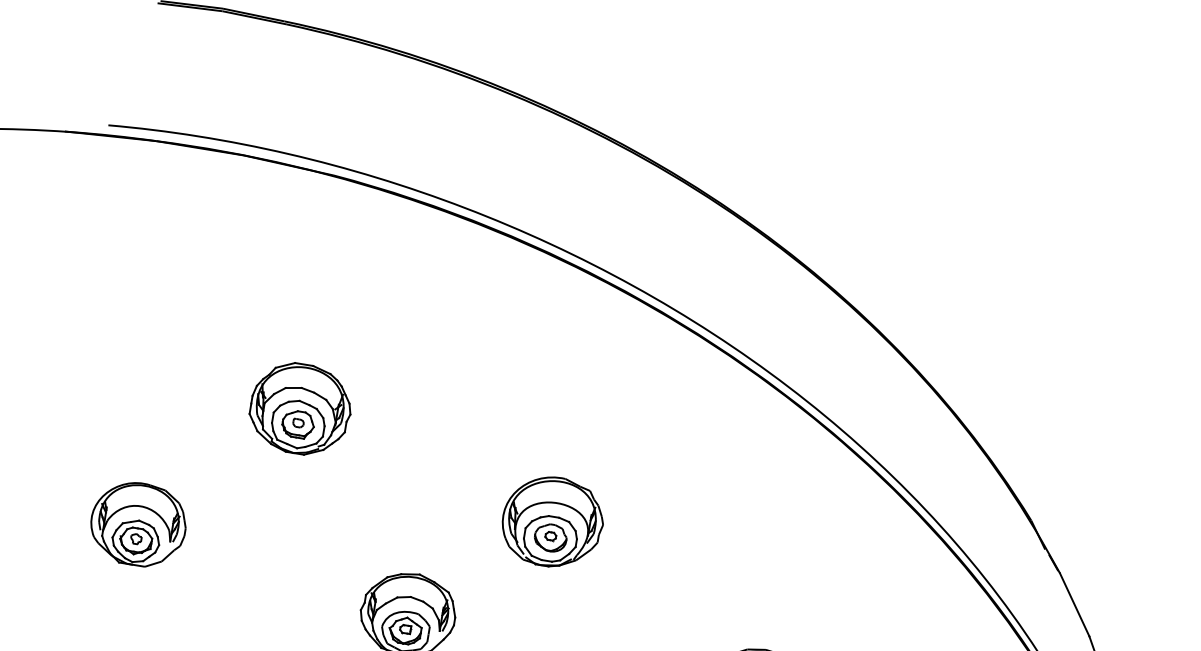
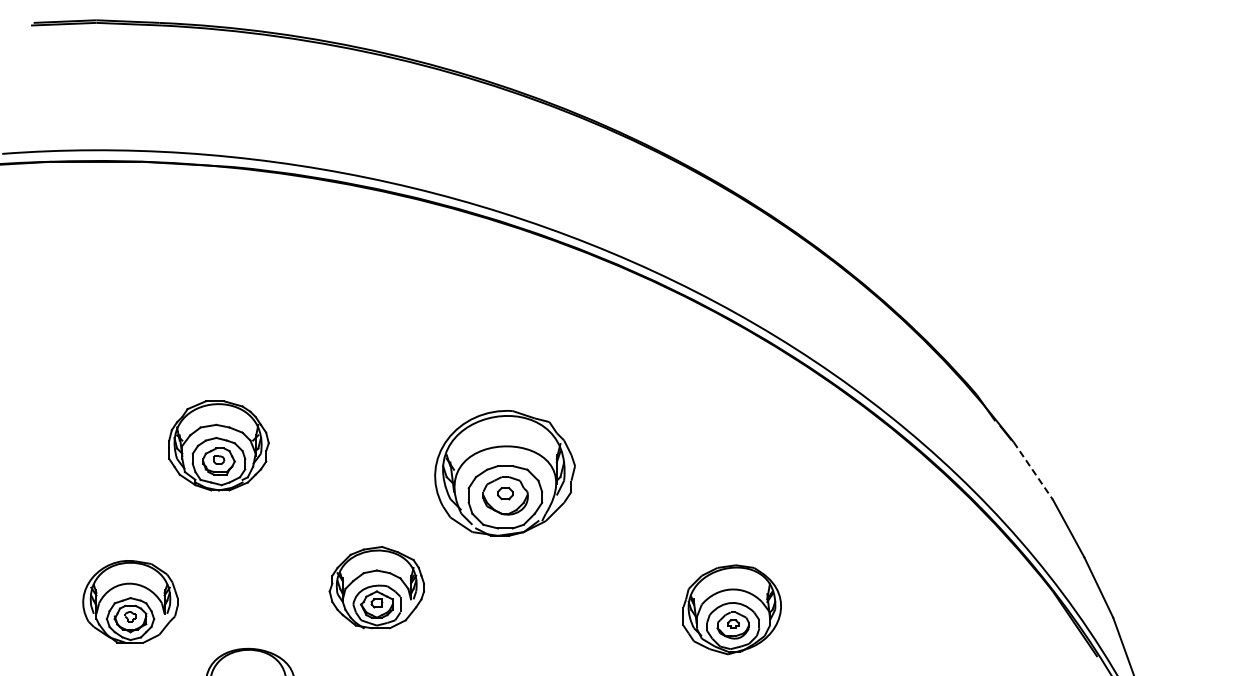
part: (300, 408) -> (218, 445), moved
part: (552, 521) -> (504, 473), size x1.4
part: (138, 524) -> (130, 601), moved
line: (1074, 604) -> (1033, 470), solid -> dashed

